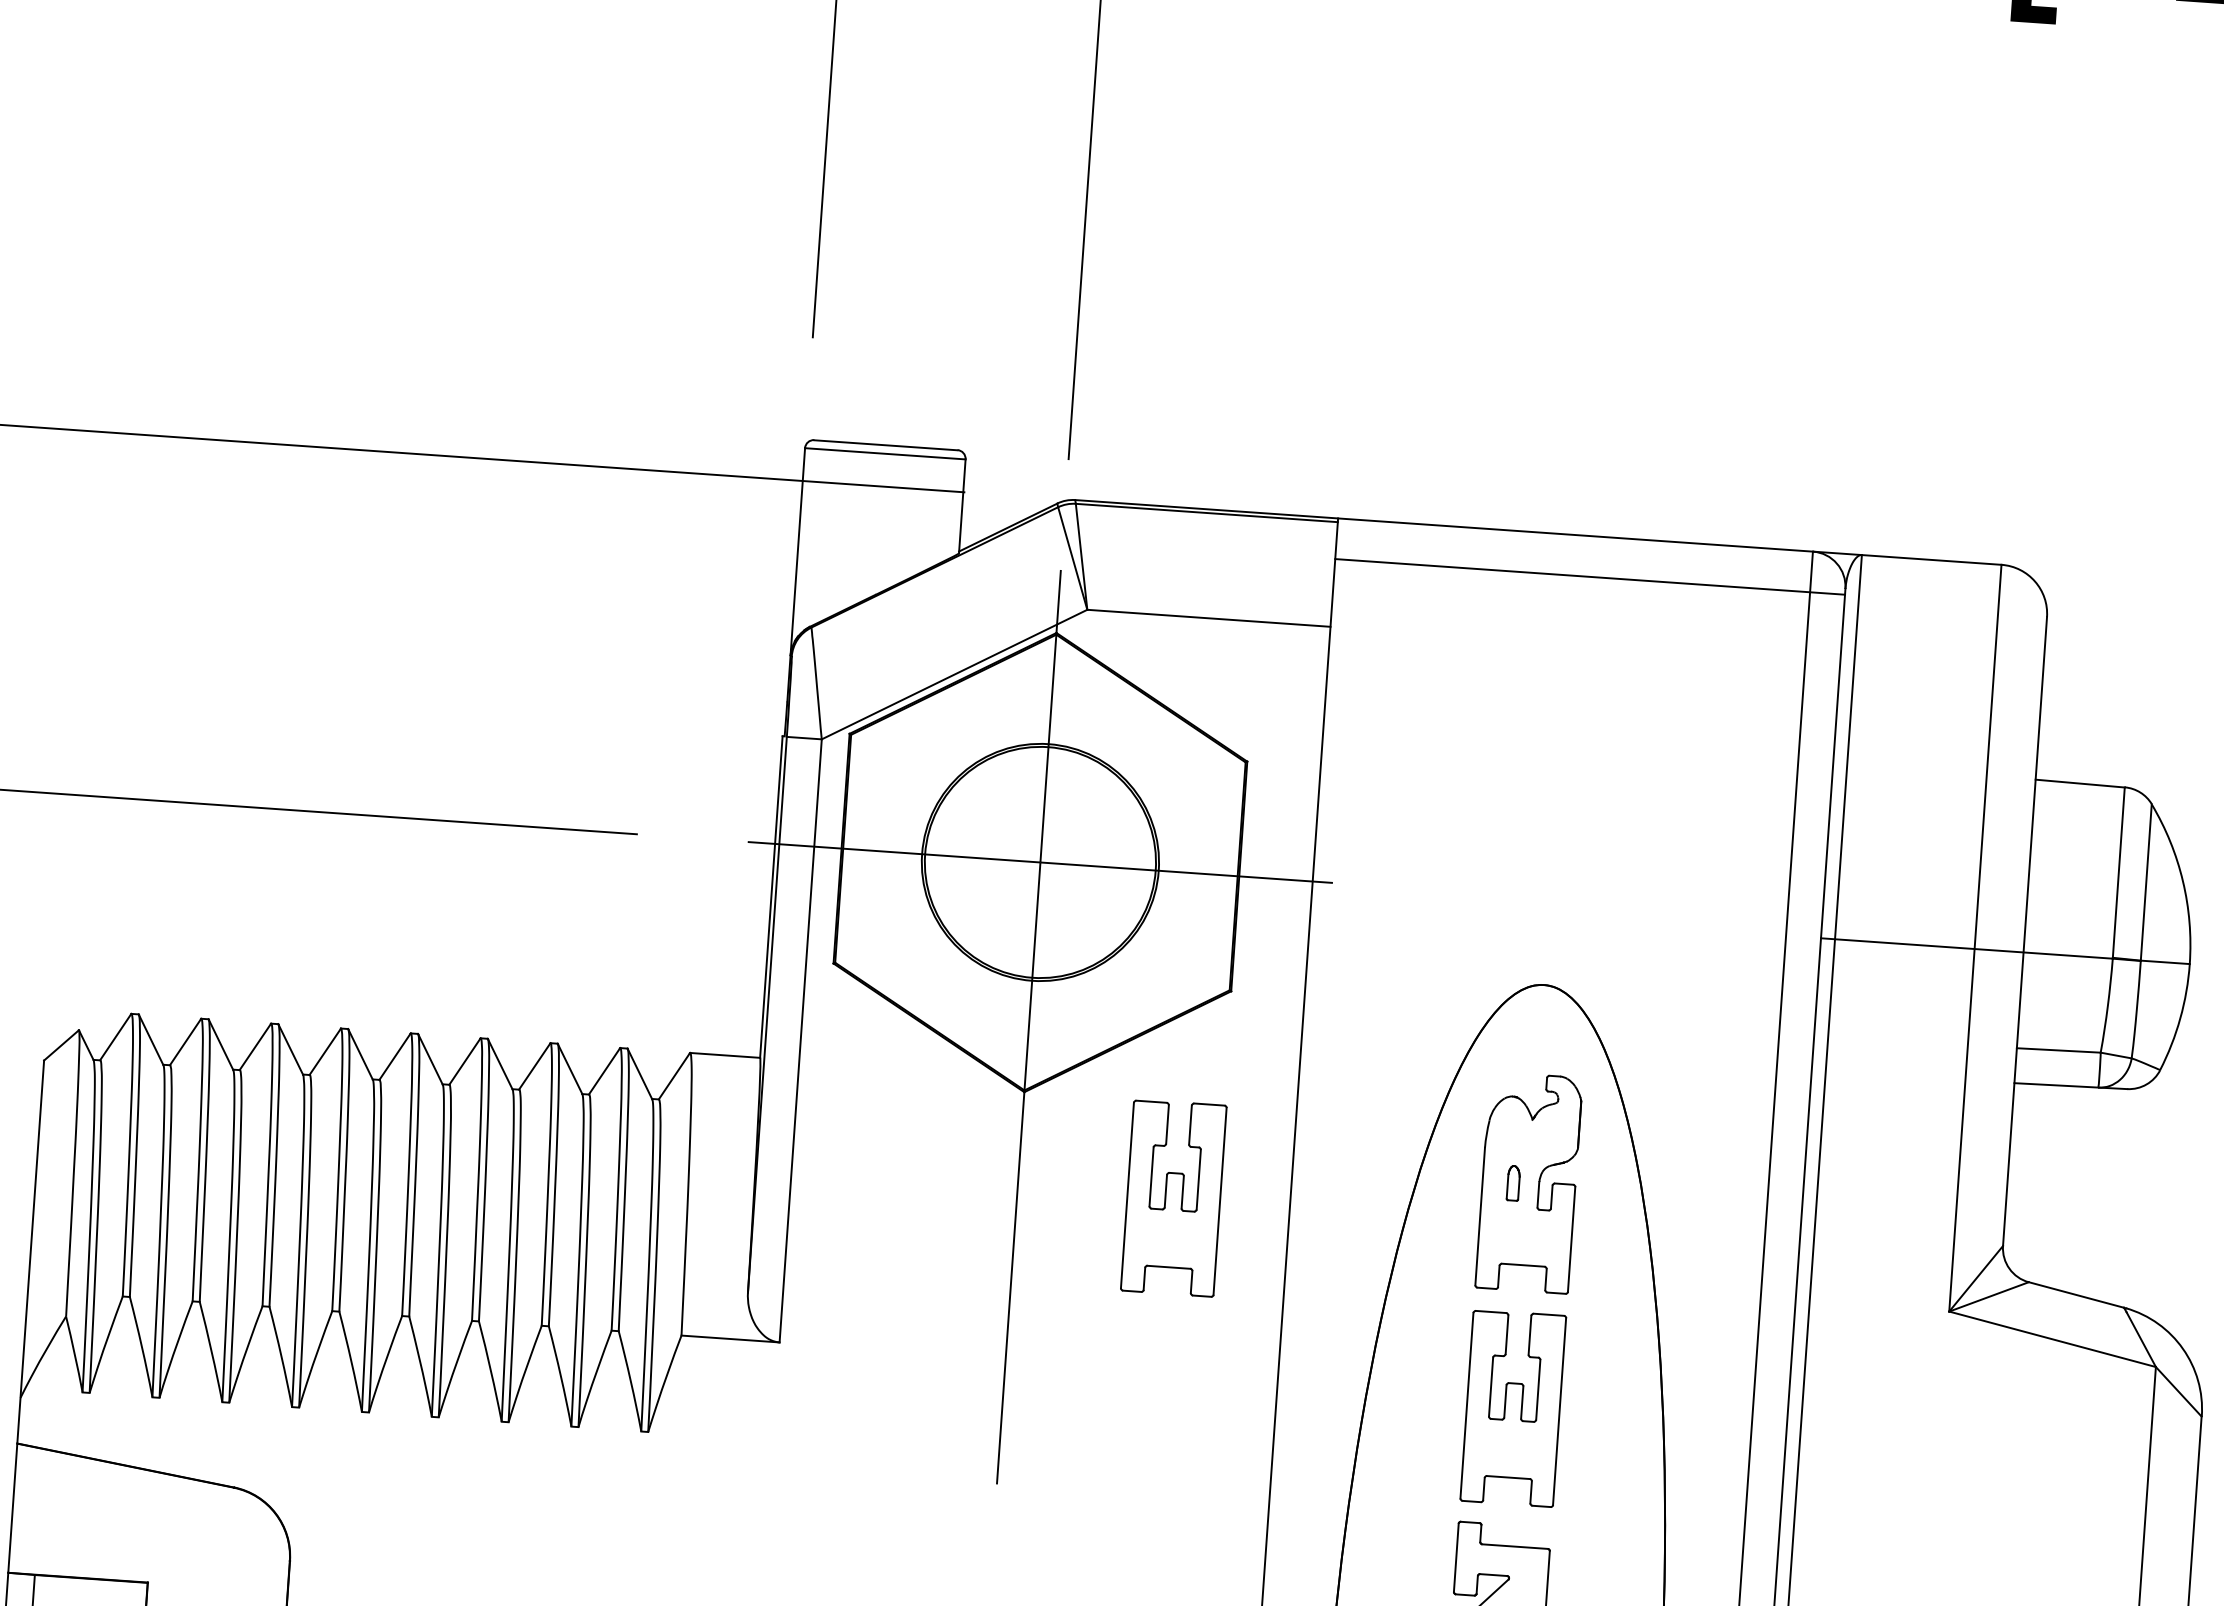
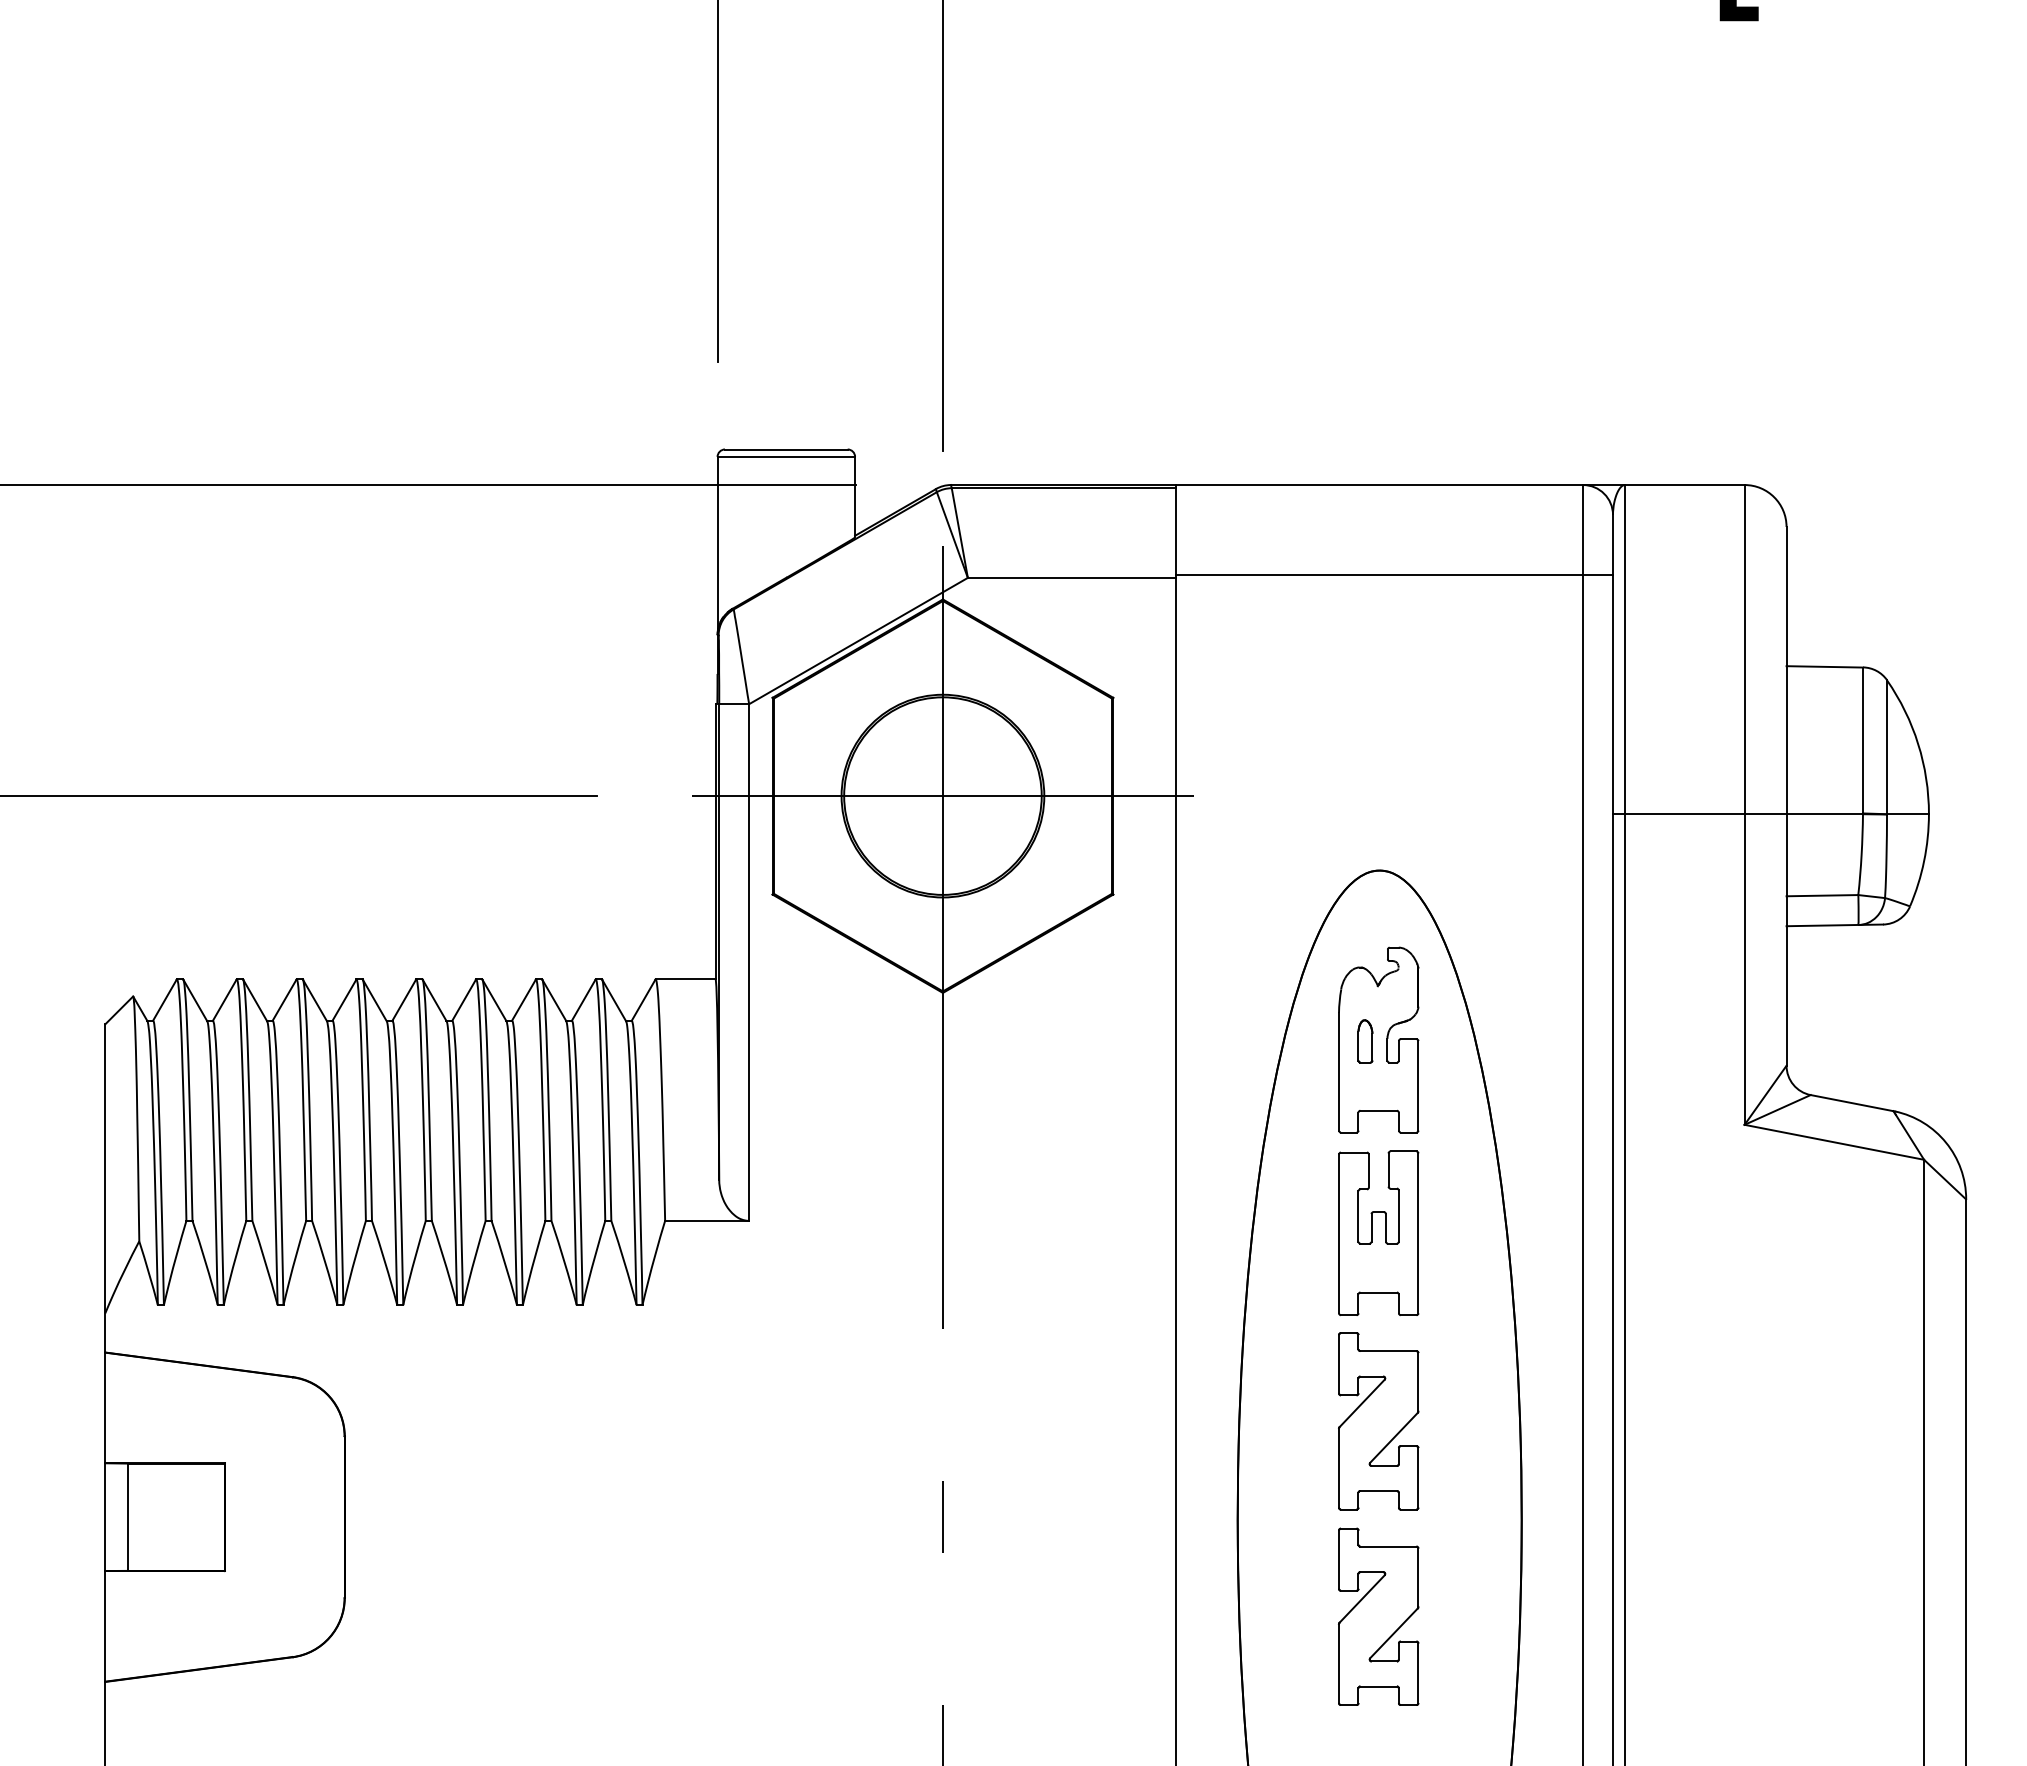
line: (1590, 576) -> (1394, 574), moved
part: (1513, 1183) -> (1365, 1041), size x1.43
part: (1173, 1197) -> (1076, 1073), removed

